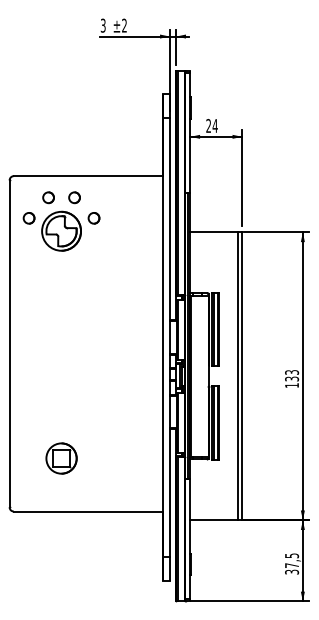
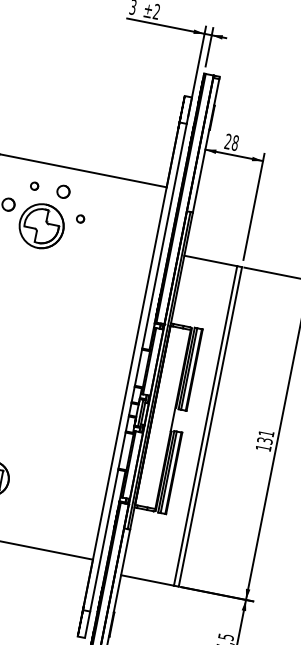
text: (214, 125) -> (234, 142), 24 -> 28
part: (48, 197) -> (34, 185), size x0.6
part: (93, 218) -> (79, 219), size x0.6
text: (292, 372) -> (266, 433), 133 -> 131

